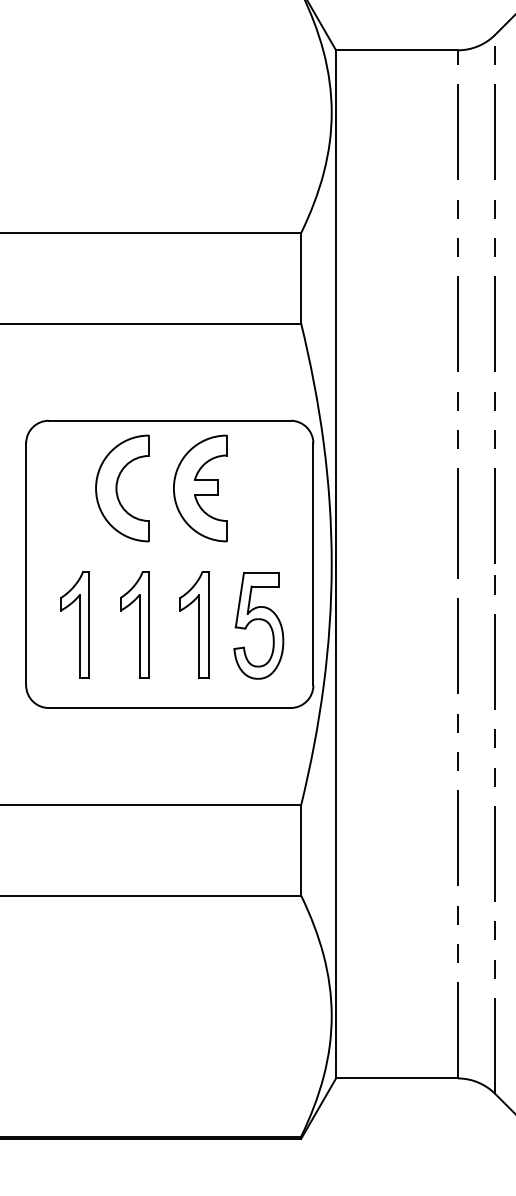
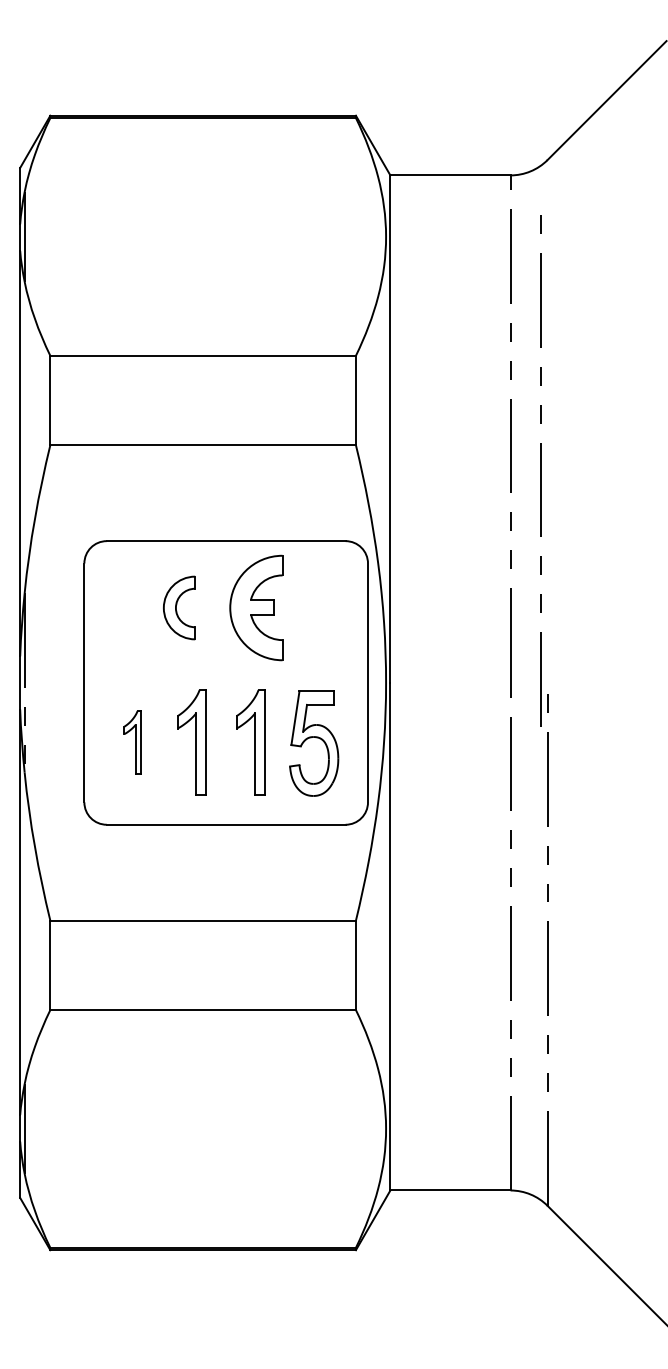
line: (495, 304) -> (540, 470), moved
part: (122, 487) -> (179, 607), size x0.6
part: (74, 624) -> (132, 742), size x0.6

